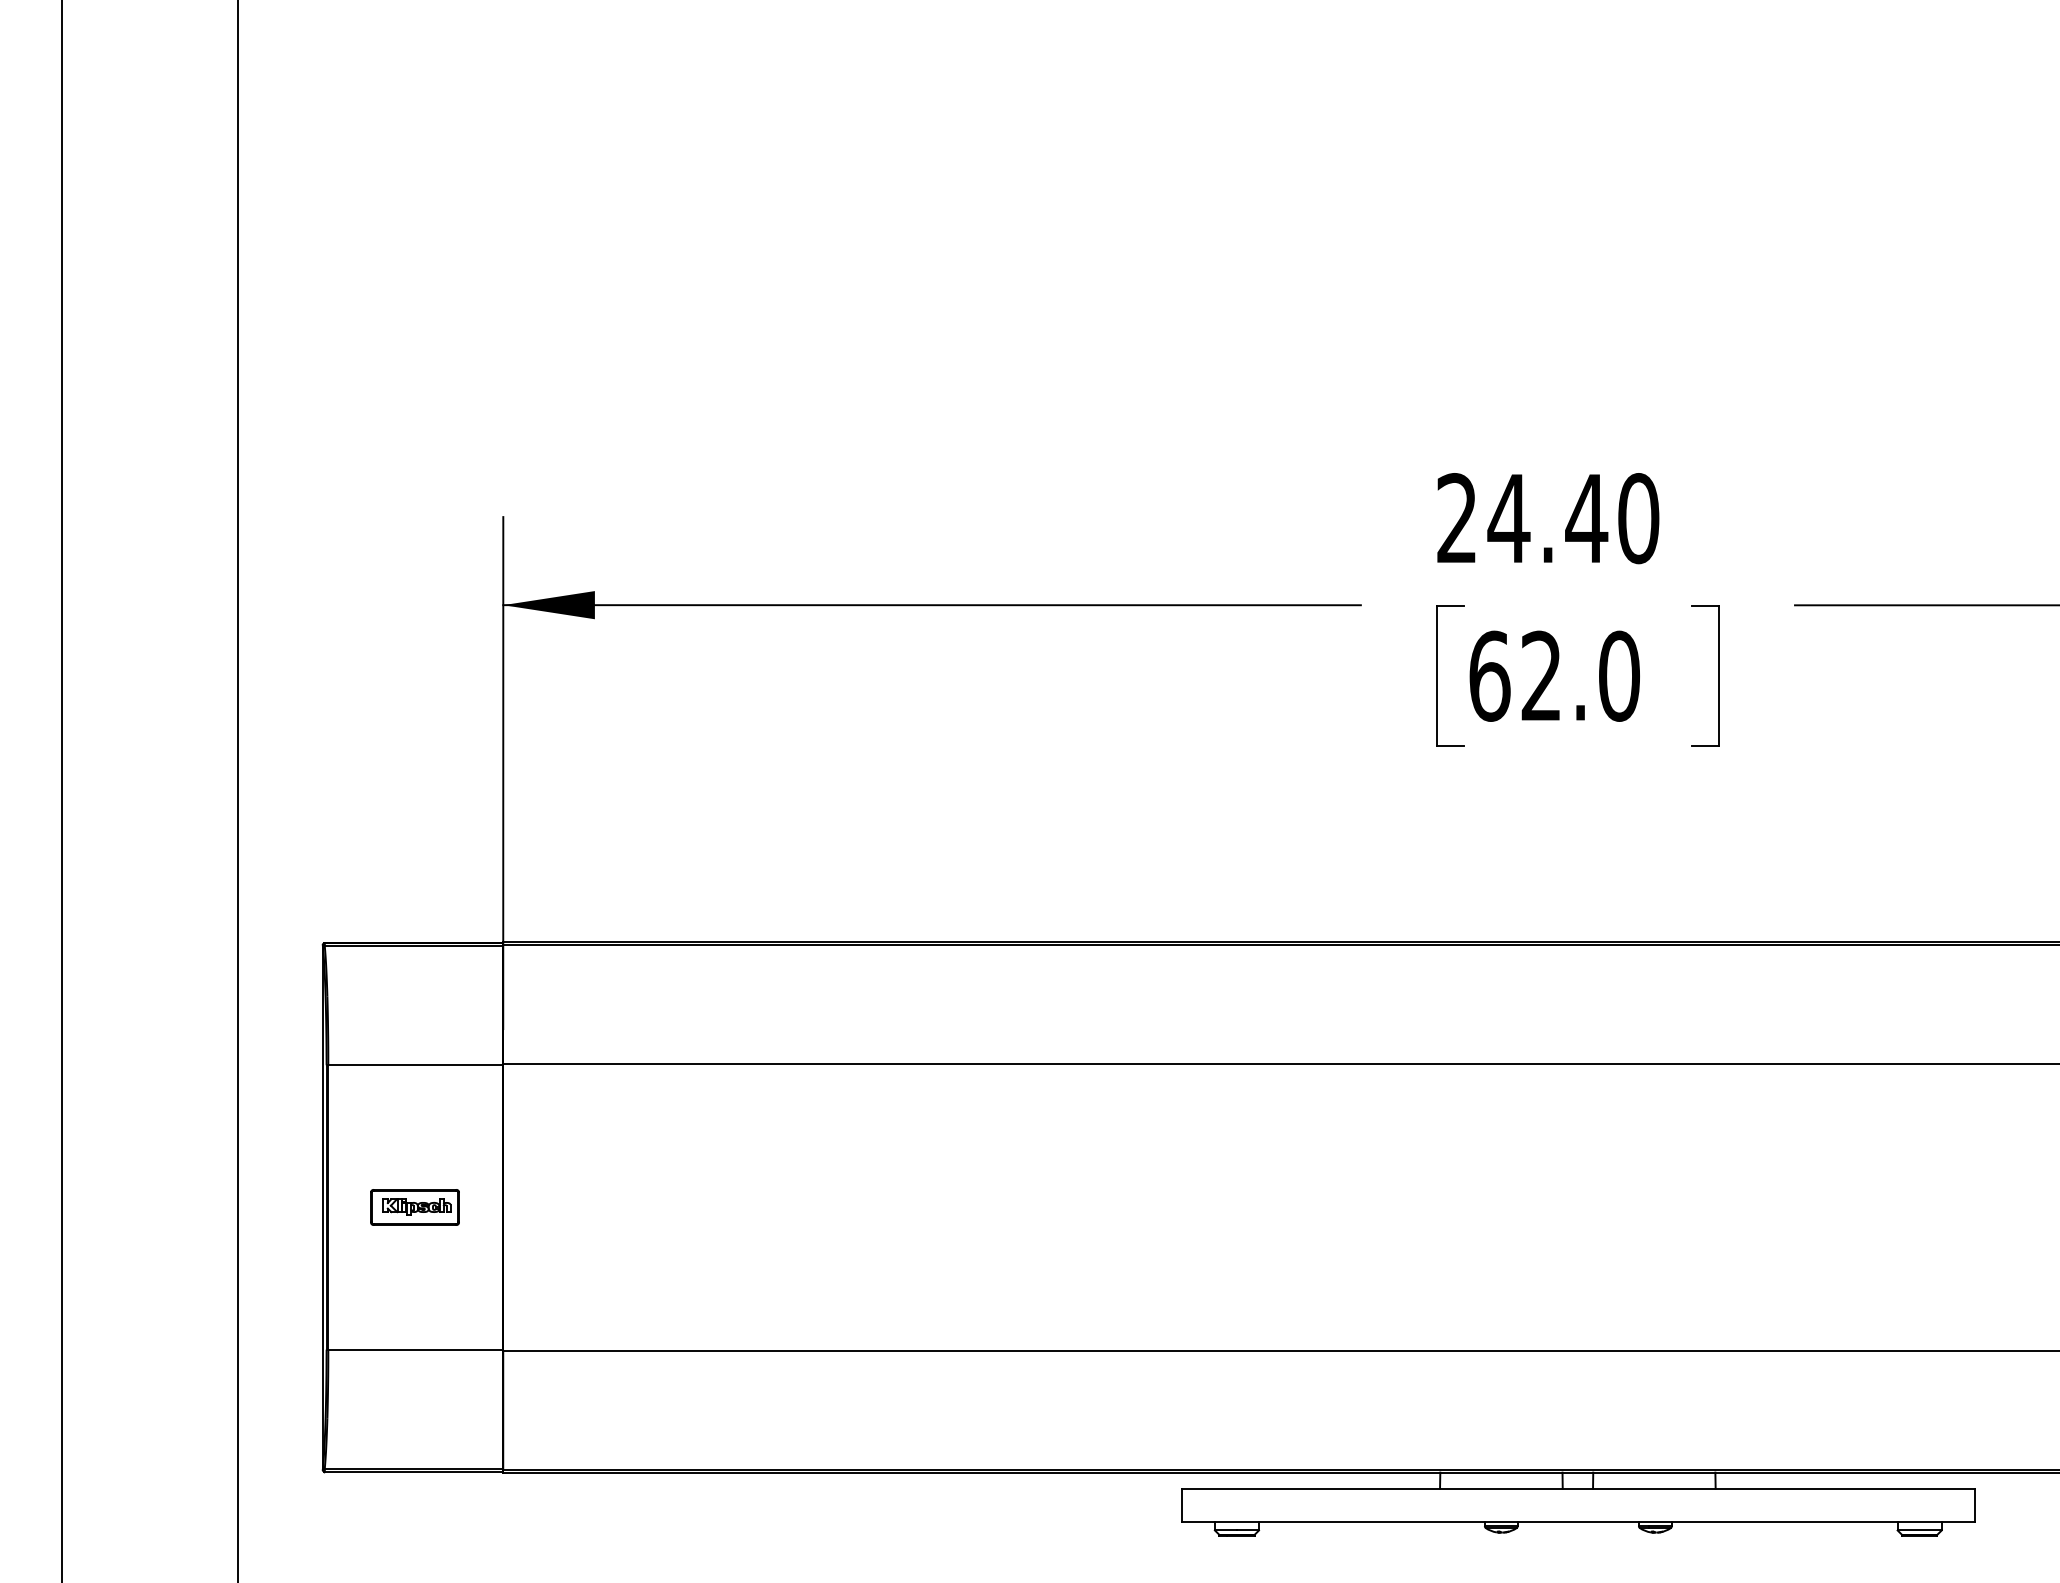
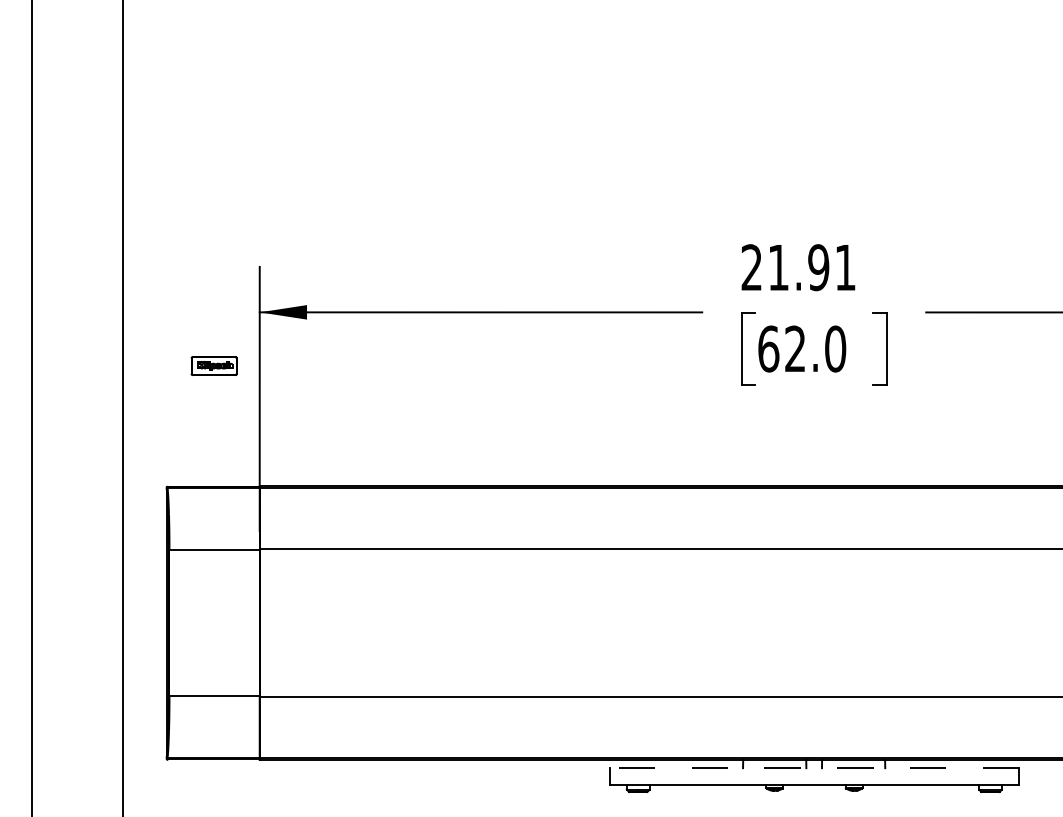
text: (1572, 518) -> (811, 267), 24.40 -> 21.91
part: (413, 1206) -> (213, 365), moved
line: (1578, 1489) -> (814, 768), solid -> dashed

